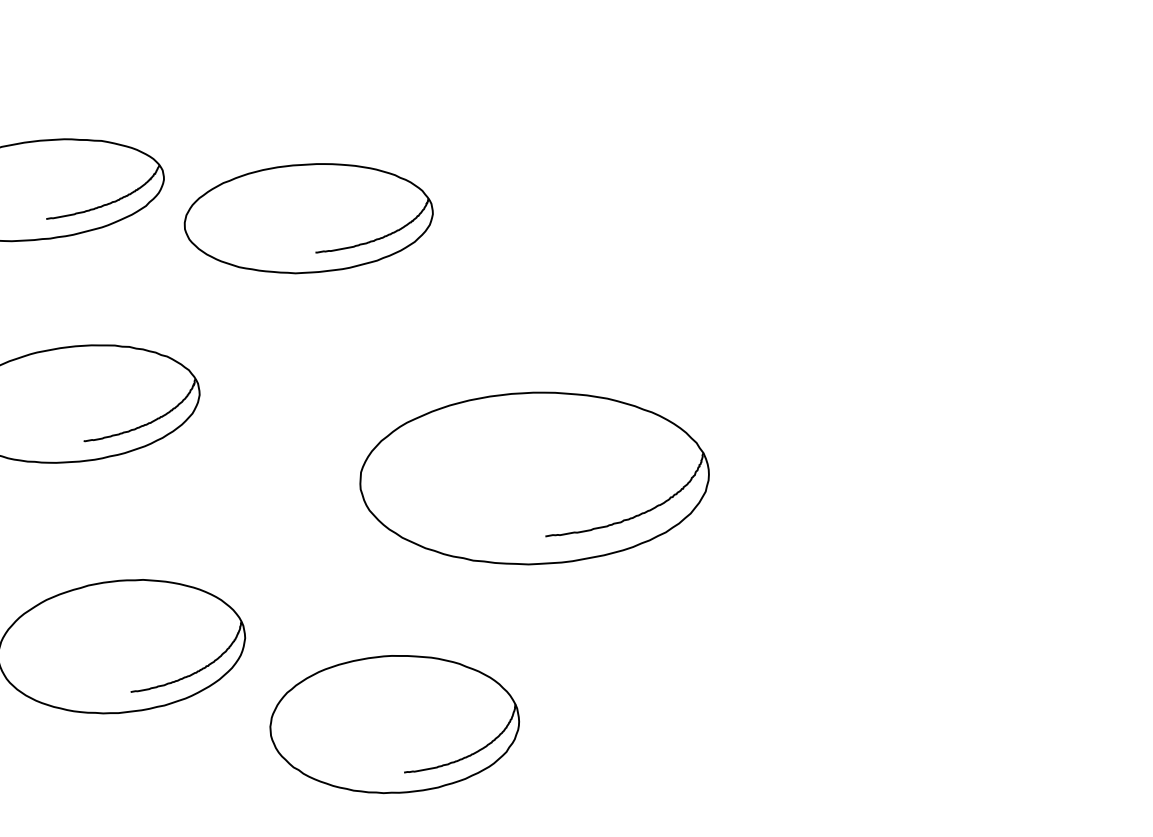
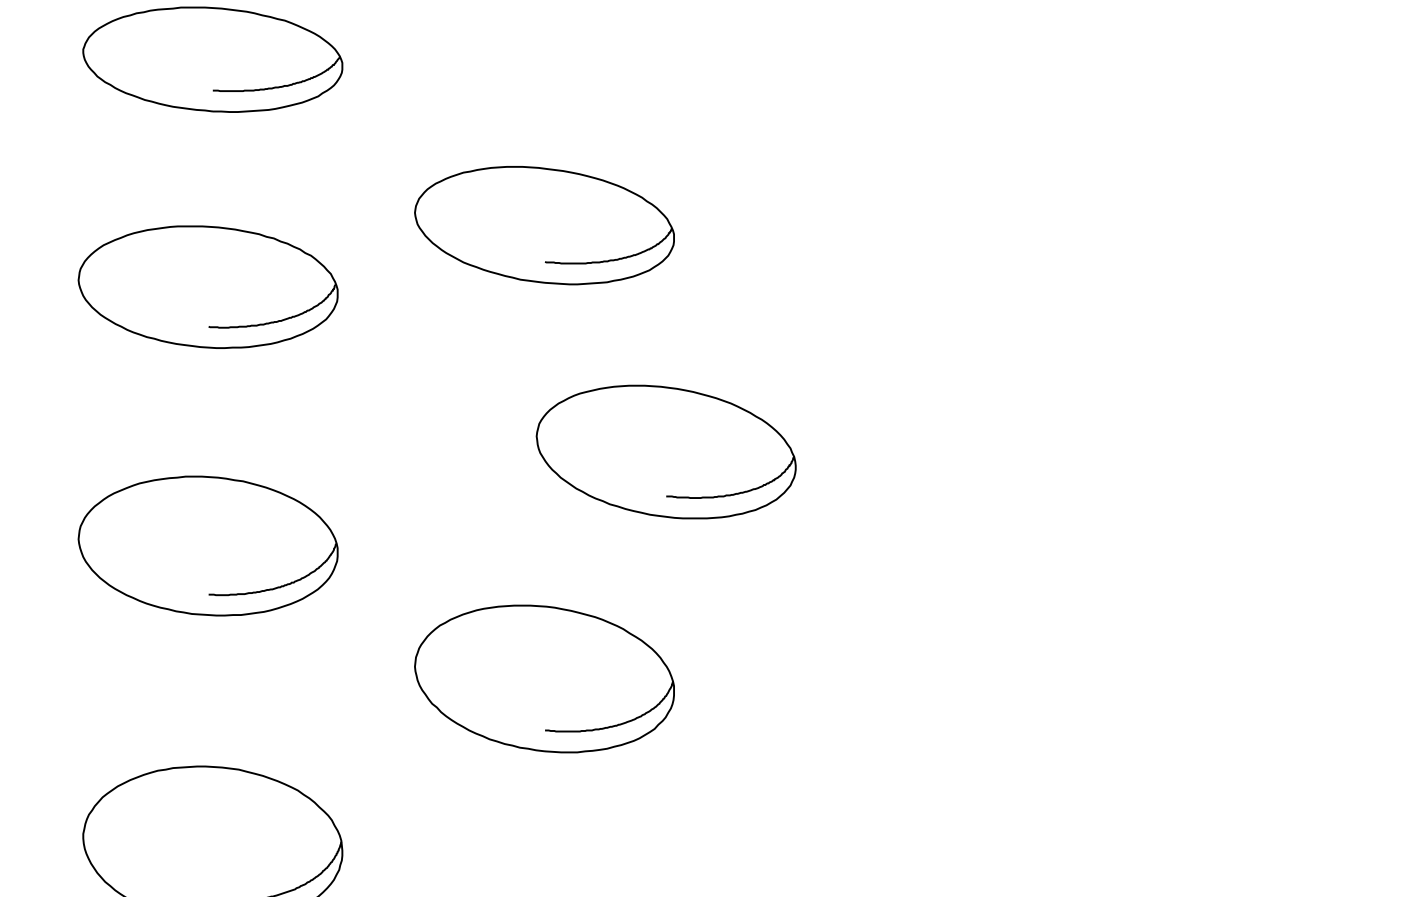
part: (308, 218) -> (544, 225), moved
part: (533, 477) -> (665, 451), size x0.71
part: (394, 724) -> (544, 678), moved

